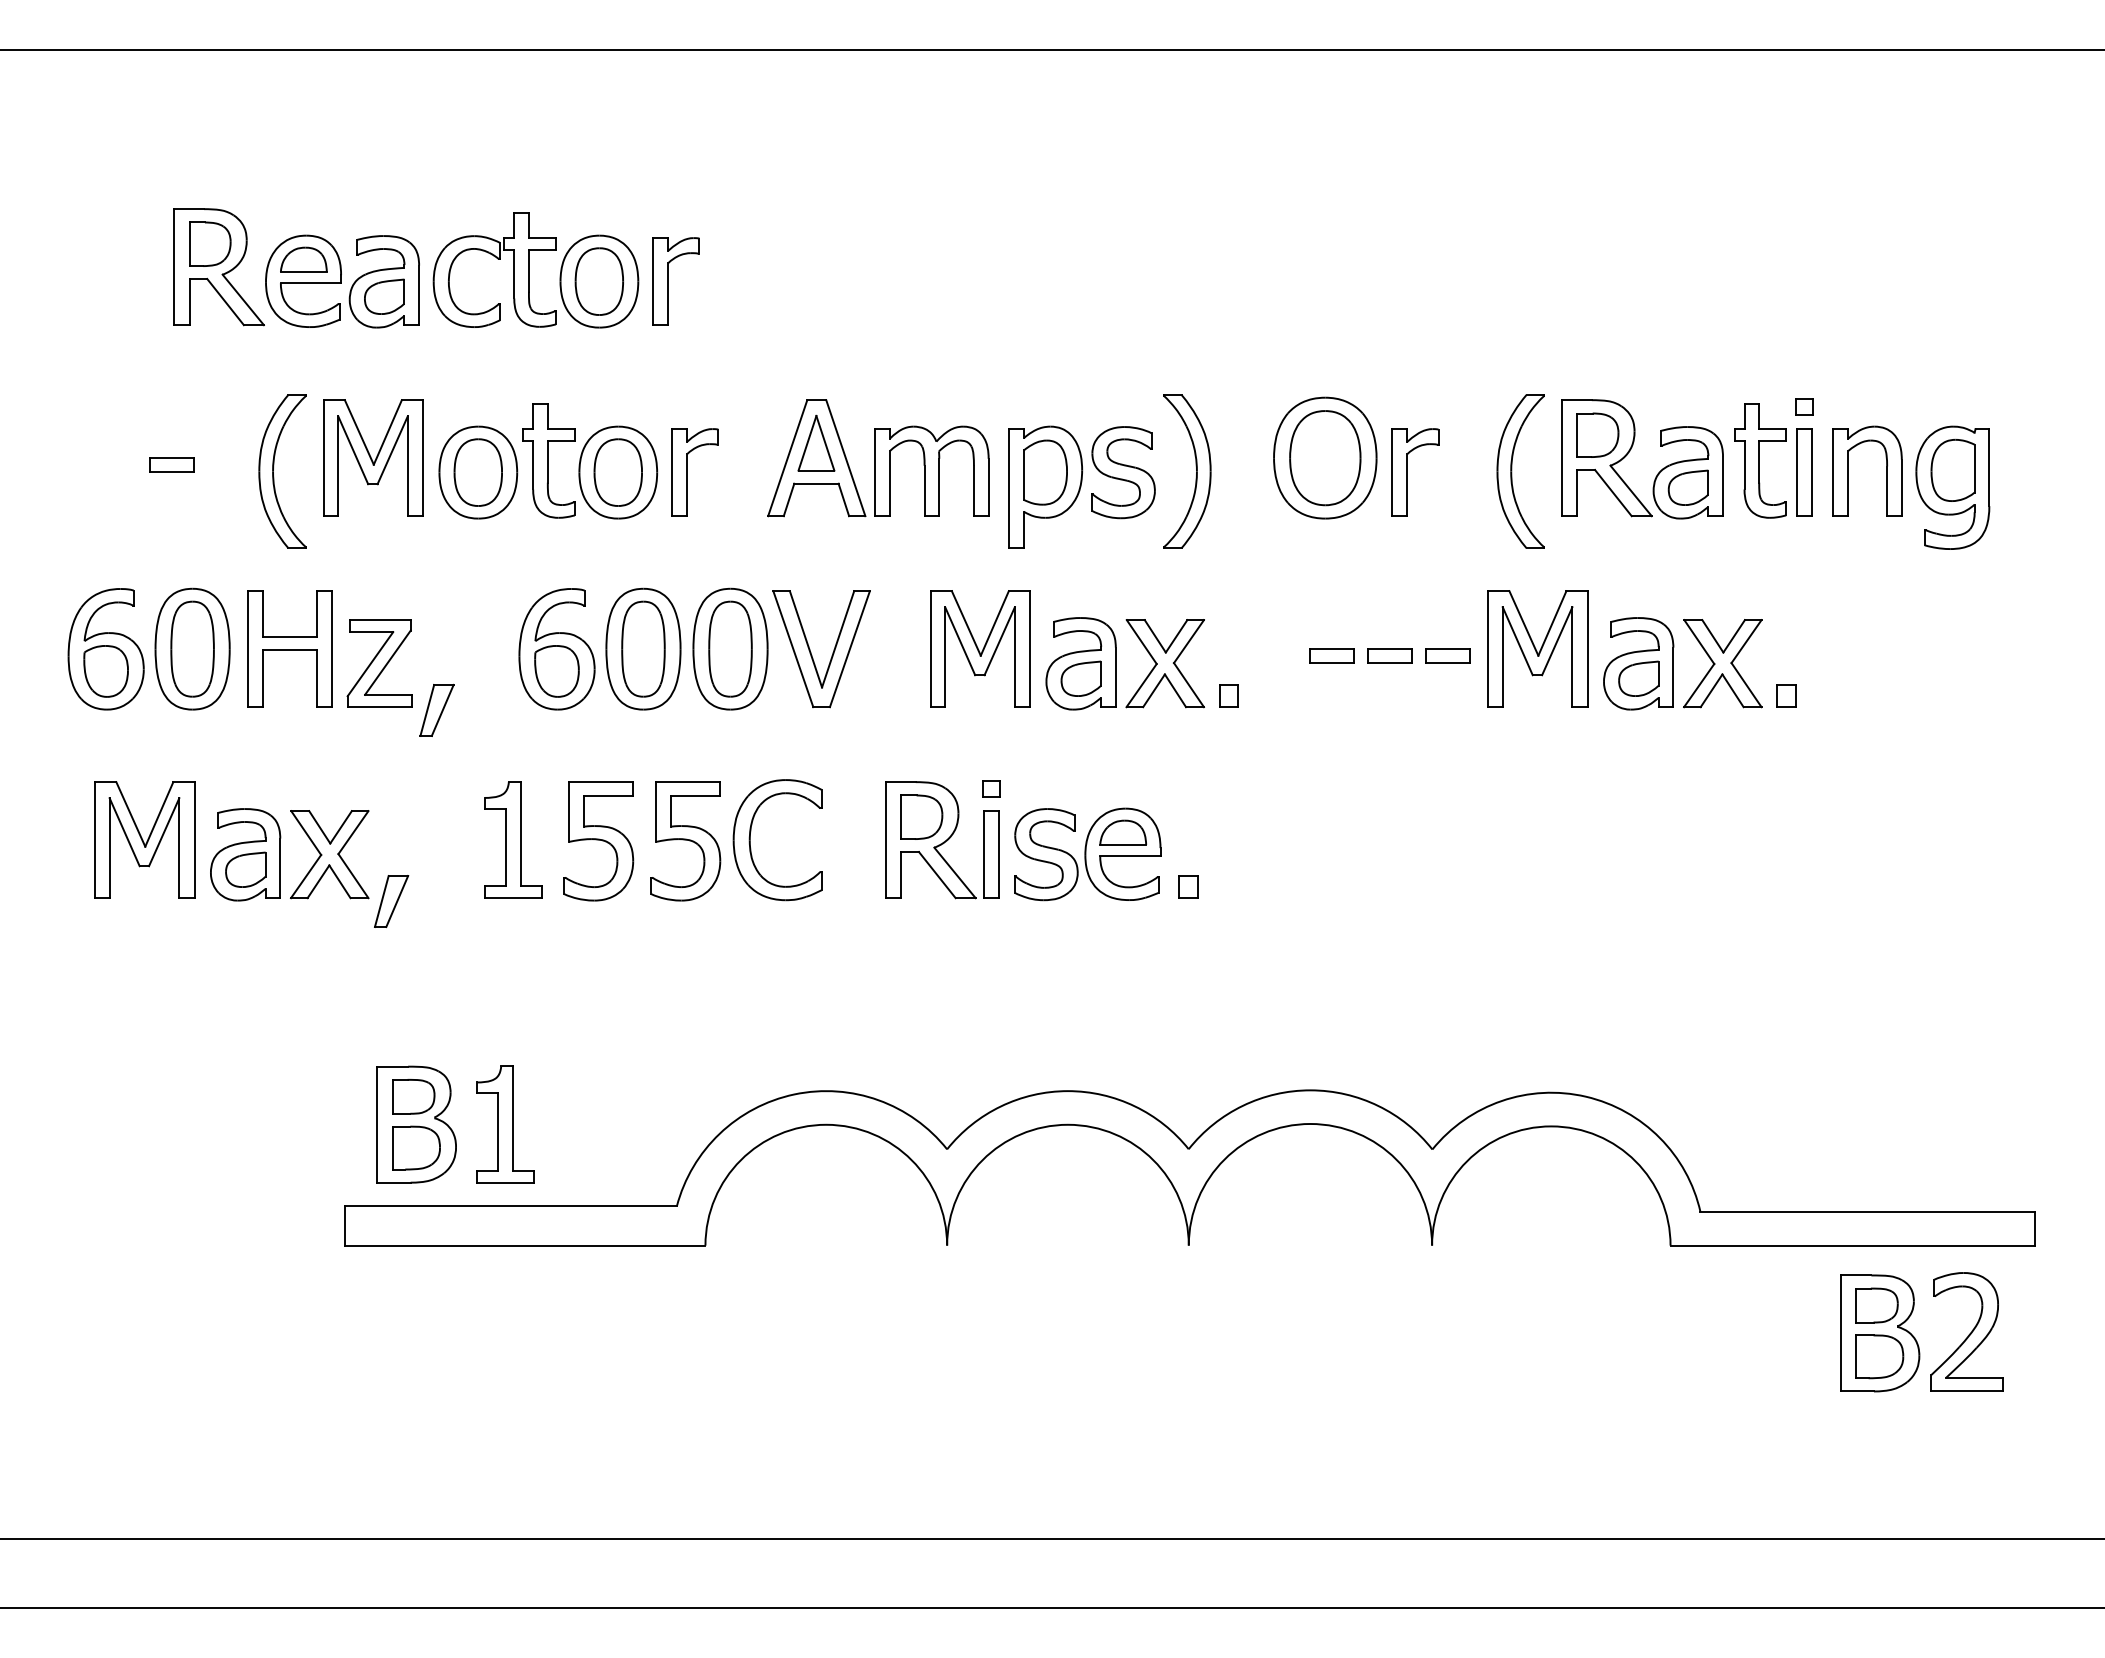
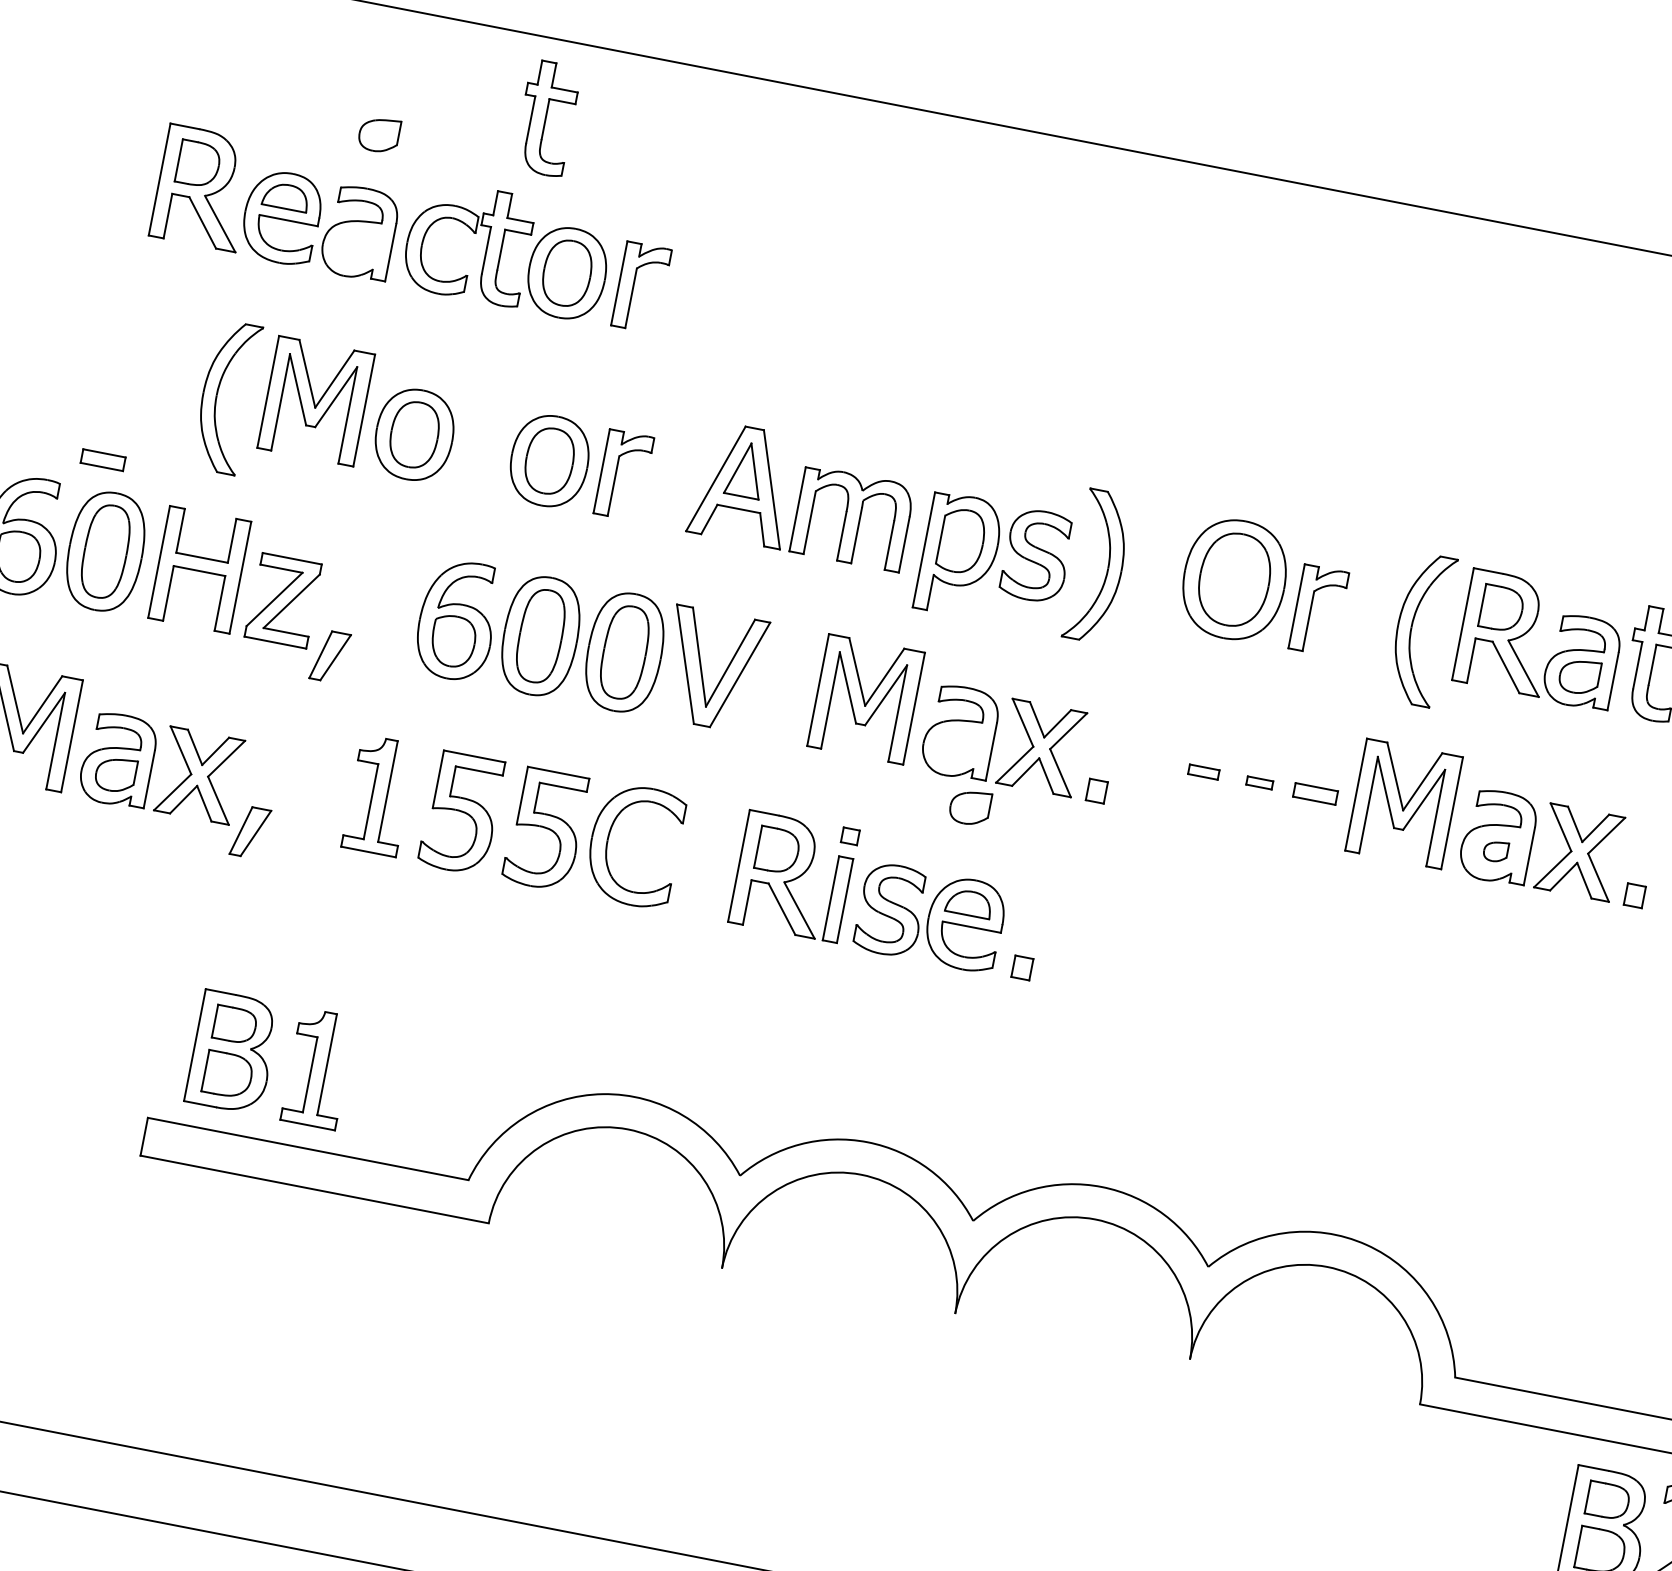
part: (384, 296) -> (379, 134), moved
part: (548, 460) -> (546, 117), moved
part: (171, 464) -> (102, 459), moved
part: (1331, 655) -> (1203, 771), size x0.7
part: (1389, 655) -> (1259, 782), size x0.6
part: (1080, 678) -> (969, 806), moved
part: (1638, 678) -> (1495, 851), size x0.6

